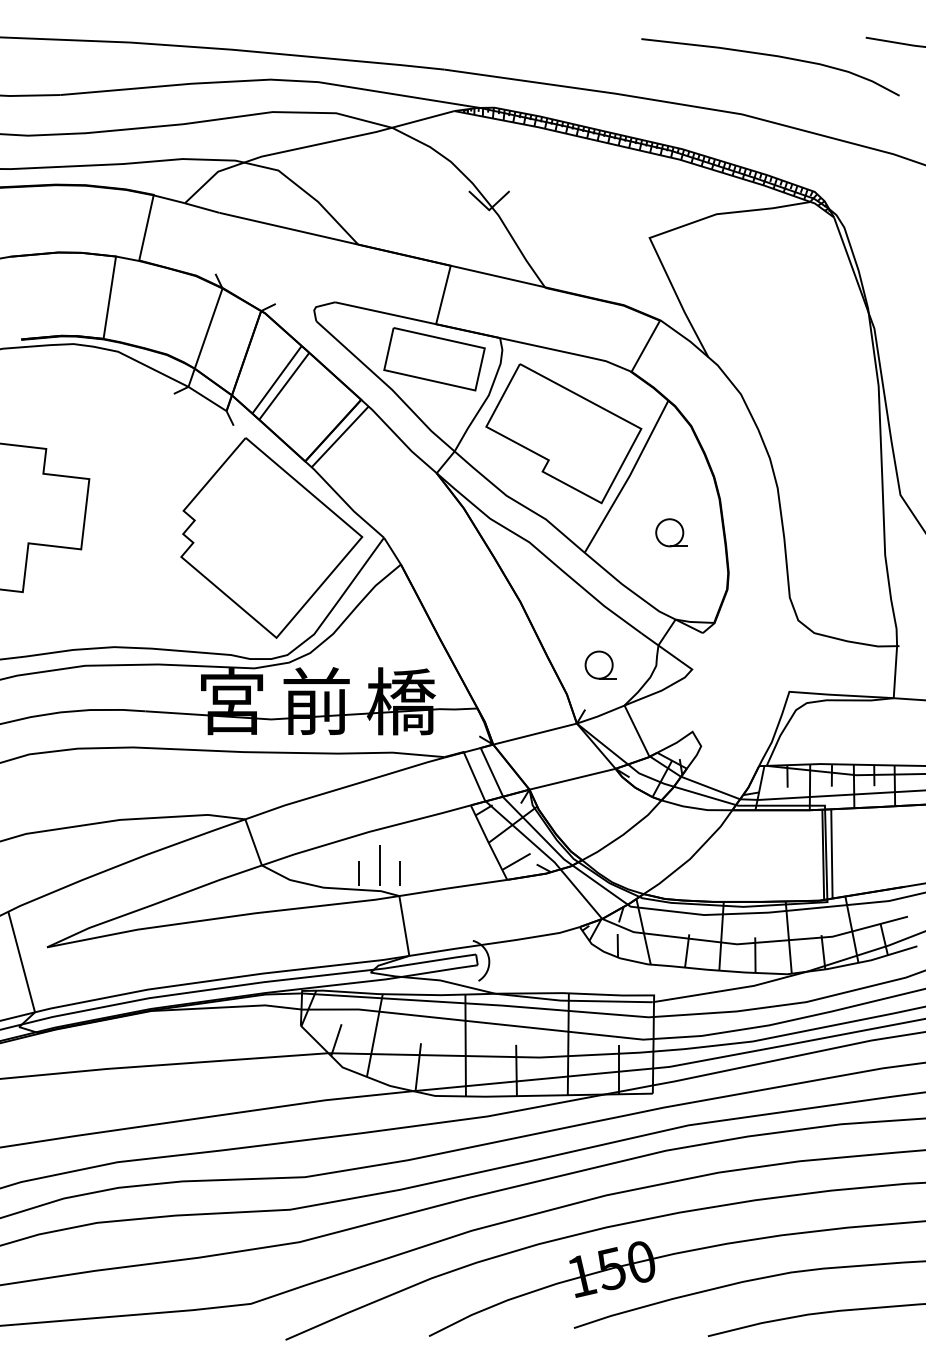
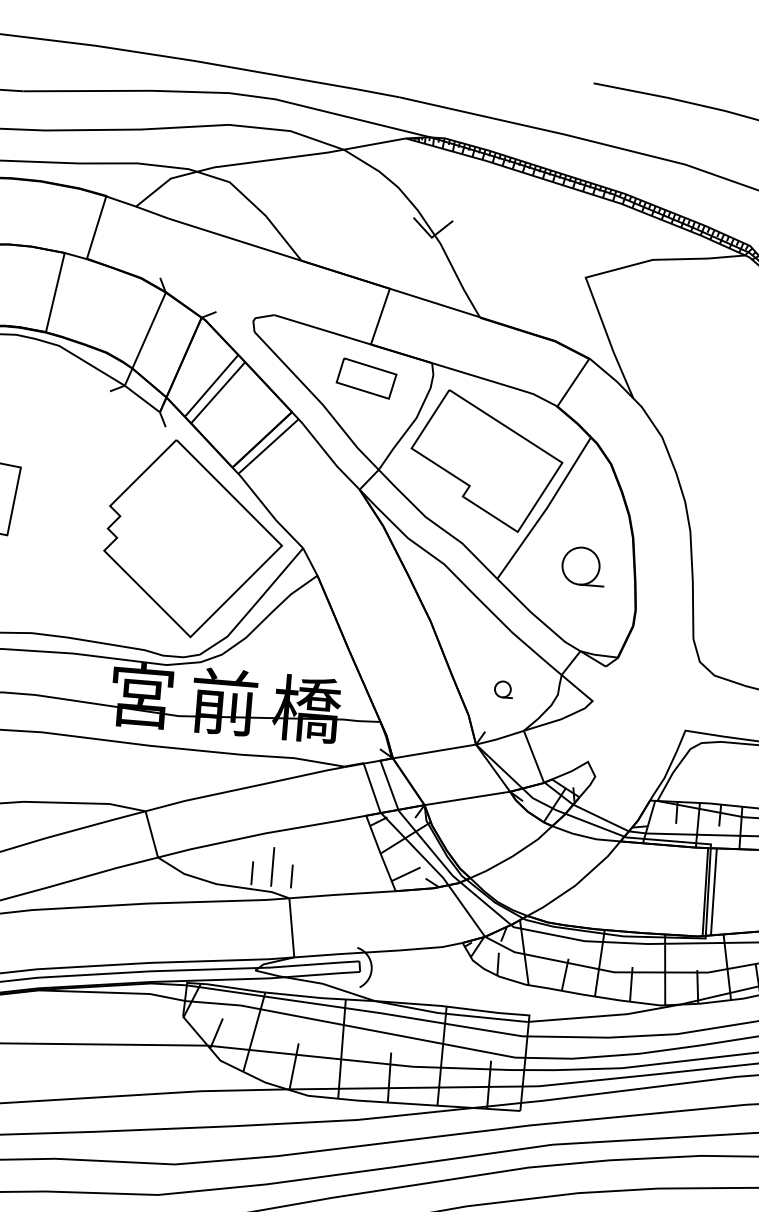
part: (434, 359) -> (366, 378), size x0.6
part: (671, 532) -> (583, 566), size x1.4
part: (600, 664) -> (503, 688), size x0.6

